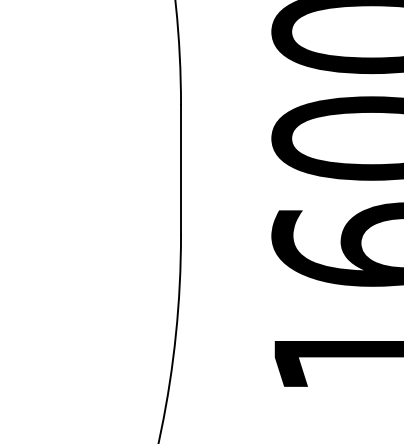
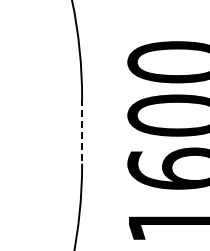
line: (181, 170) -> (82, 131), solid -> dashed

